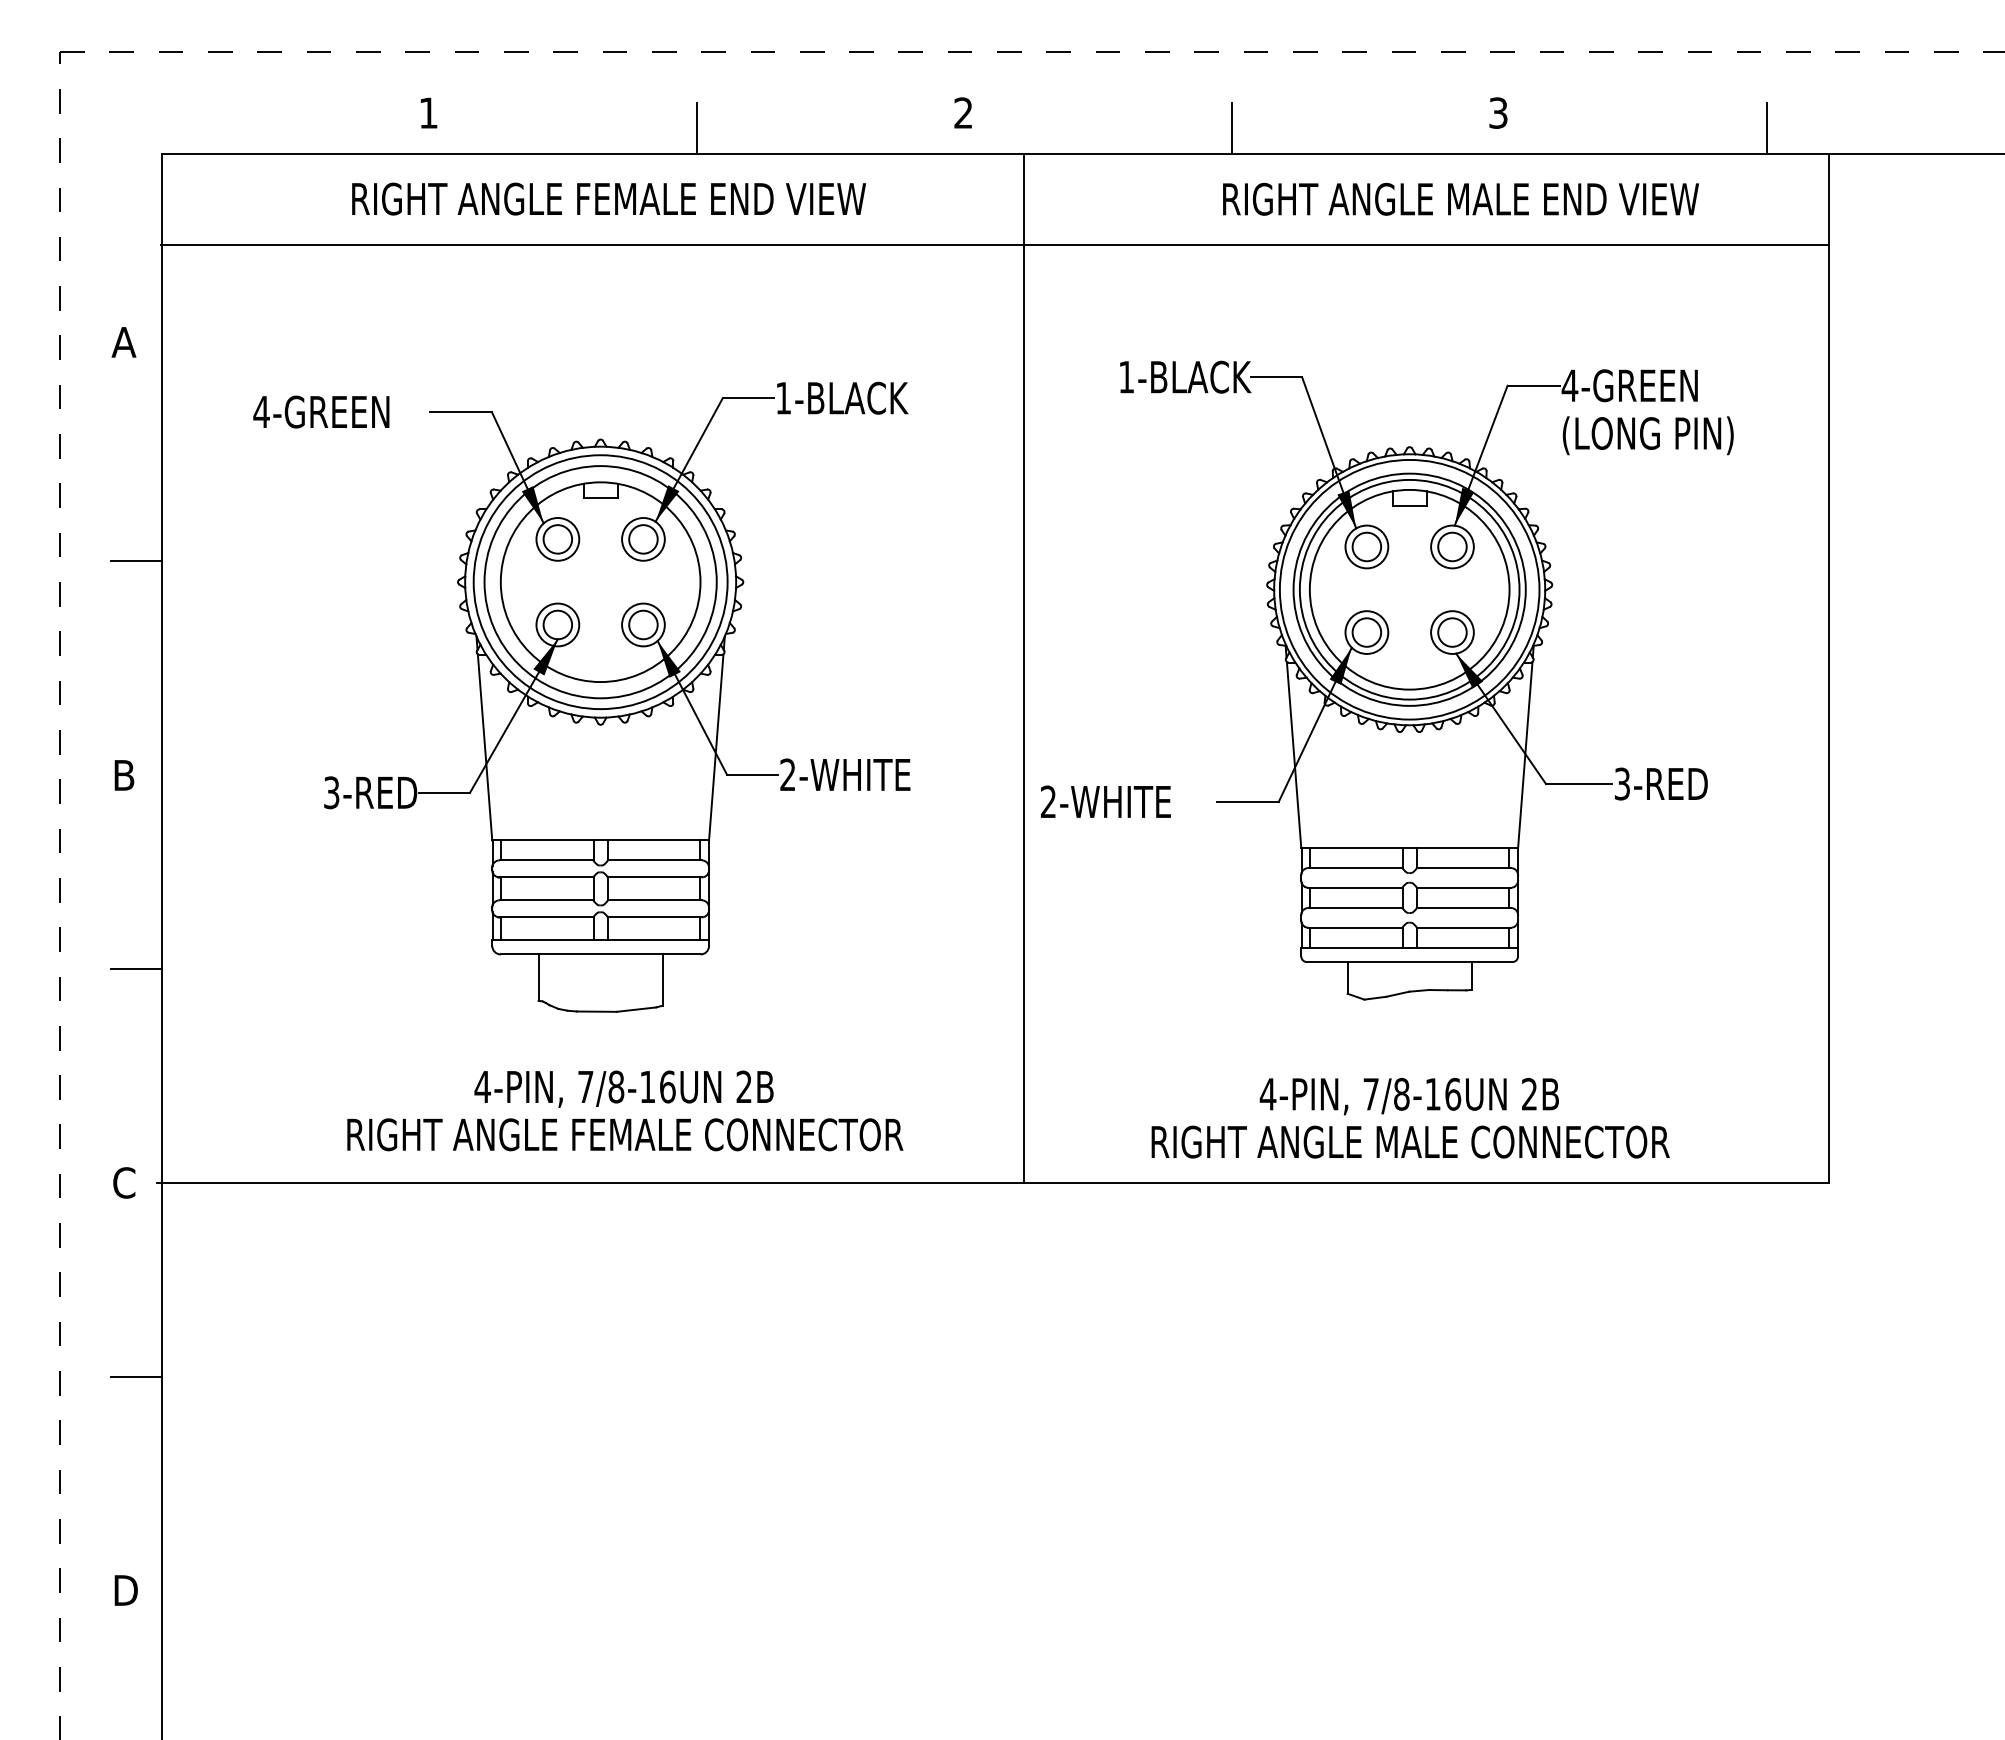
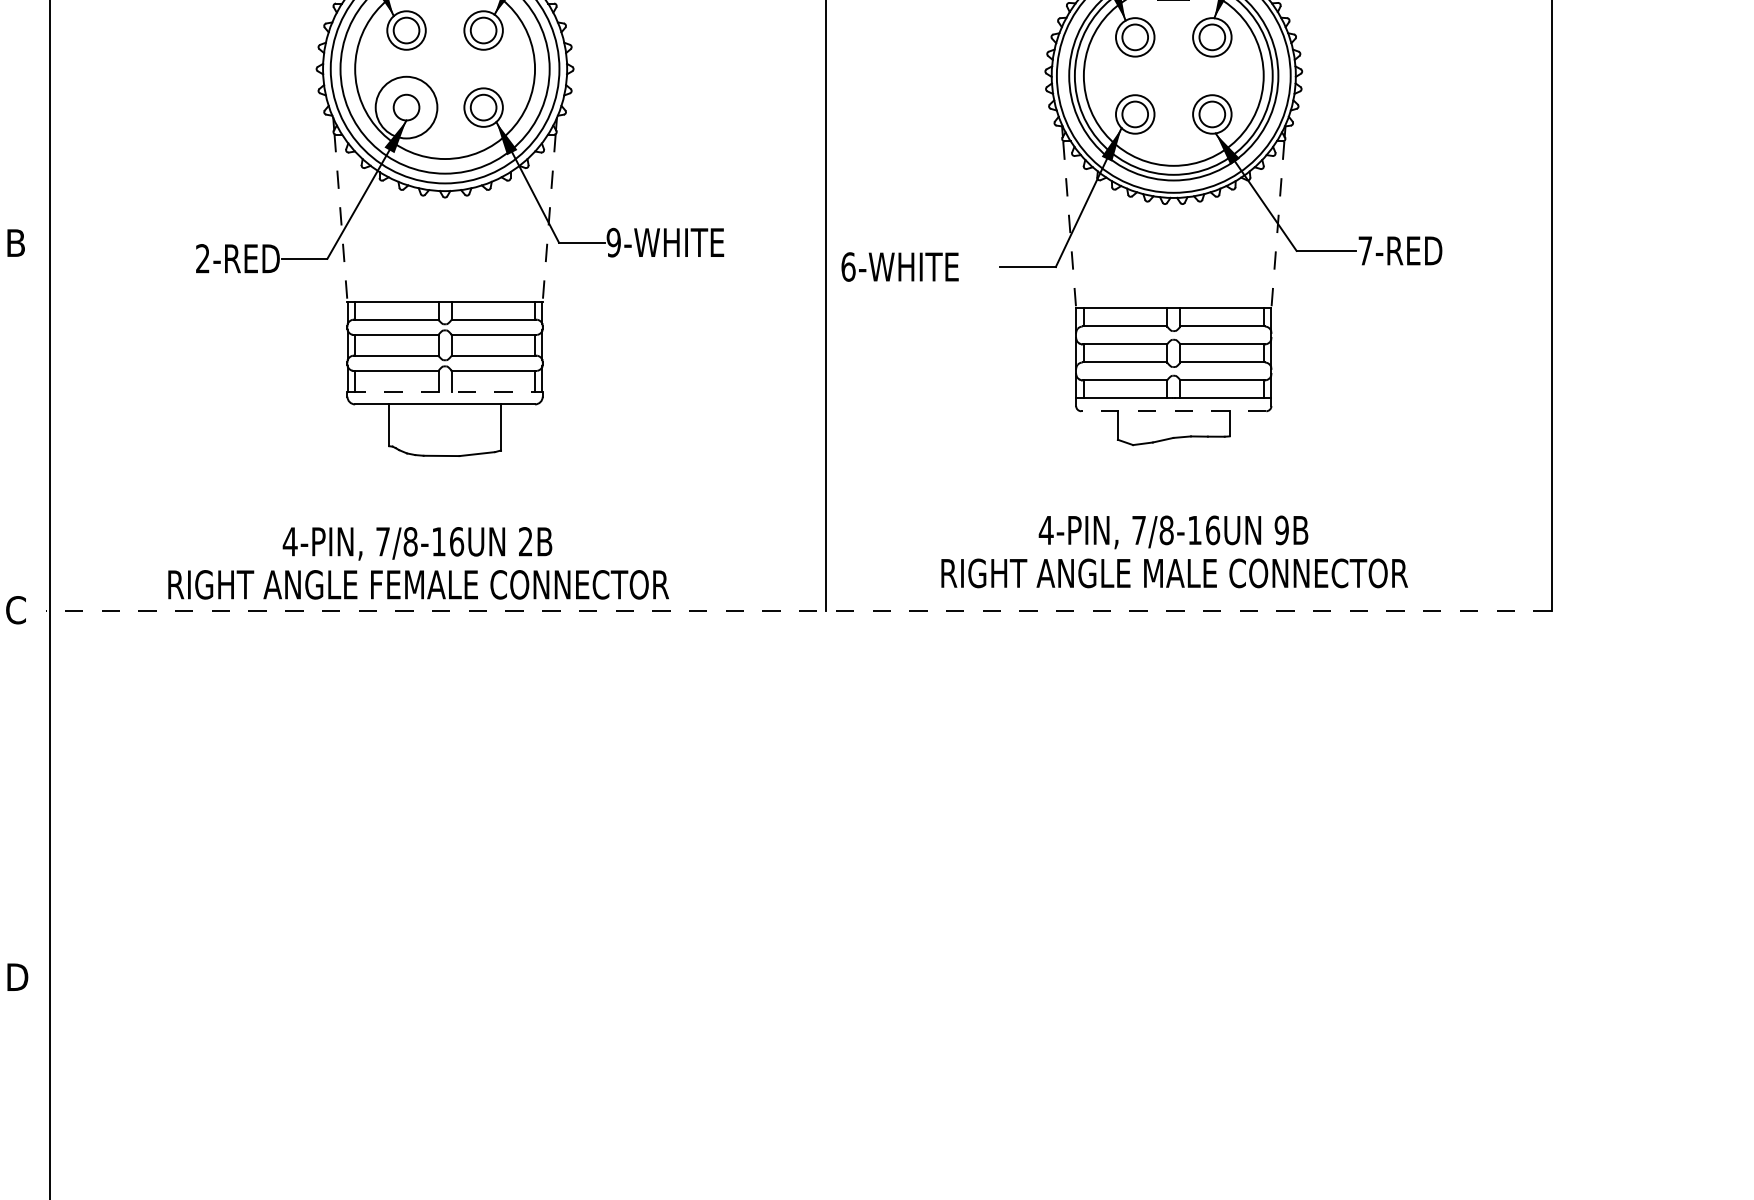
line: (136, 561) -> (27, 50), removed
circle: (557, 624) -> (406, 107), size x1.6
line: (485, 747) -> (341, 217), solid -> dashed
line: (716, 747) -> (549, 217), solid -> dashed
line: (1294, 755) -> (1070, 225), solid -> dashed
line: (1525, 755) -> (1278, 225), solid -> dashed
text: (787, 774) -> (613, 242), 2-WHITE -> 9-WHITE
text: (1621, 783) -> (1364, 250), 3-RED -> 7-RED
text: (331, 792) -> (202, 258), 3-RED -> 2-RED
text: (1048, 801) -> (848, 266), 2-WHITE -> 6-WHITE
line: (601, 940) -> (445, 391), solid -> dashed
line: (1409, 962) -> (1173, 411), solid -> dashed
line: (136, 969) -> (27, 417), removed
text: (1529, 1094) -> (1281, 530), 2B -> 9B
text: (625, 1110) -> (418, 562), moved
line: (993, 1183) -> (798, 610), solid -> dashed
line: (136, 1376) -> (27, 784), removed

